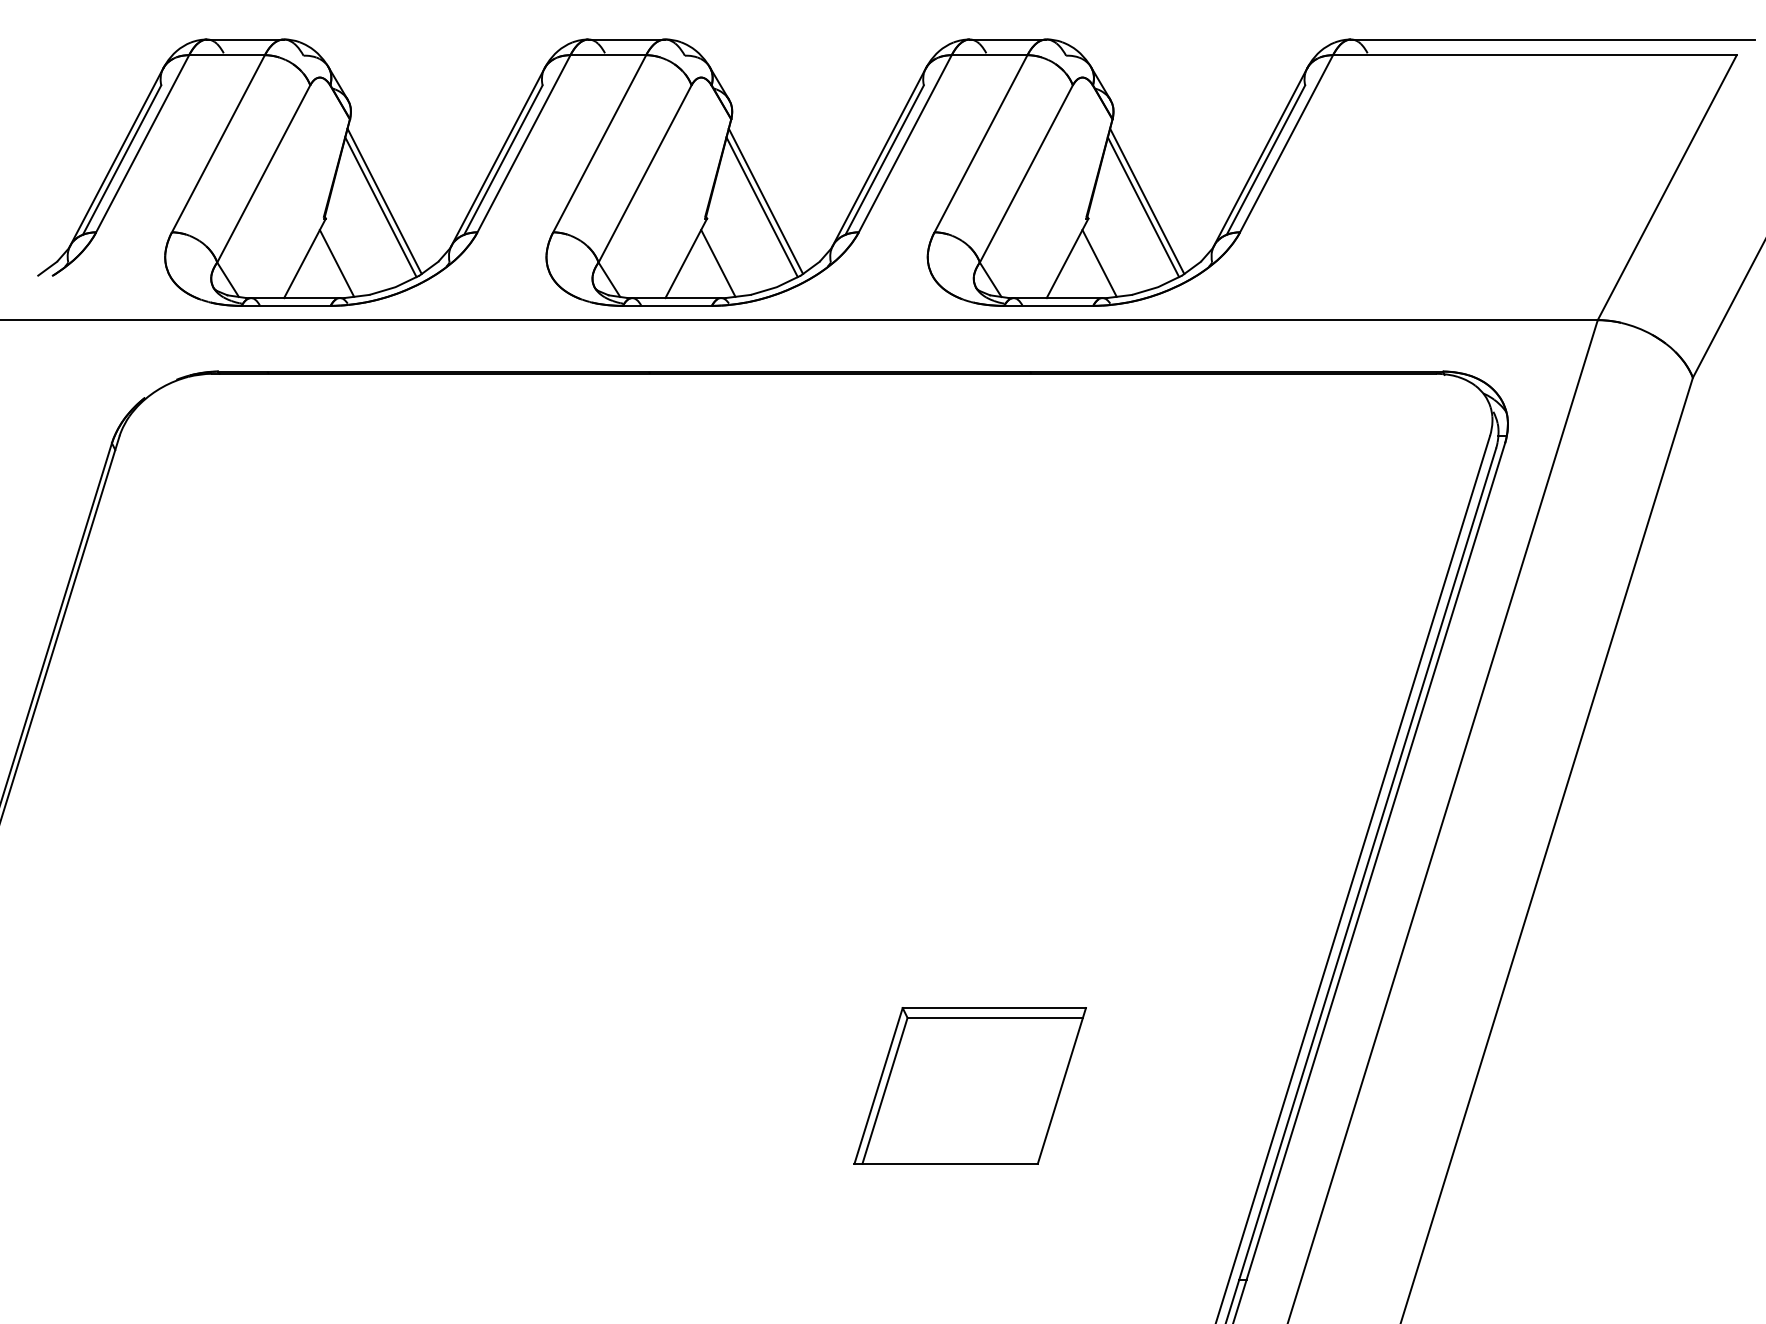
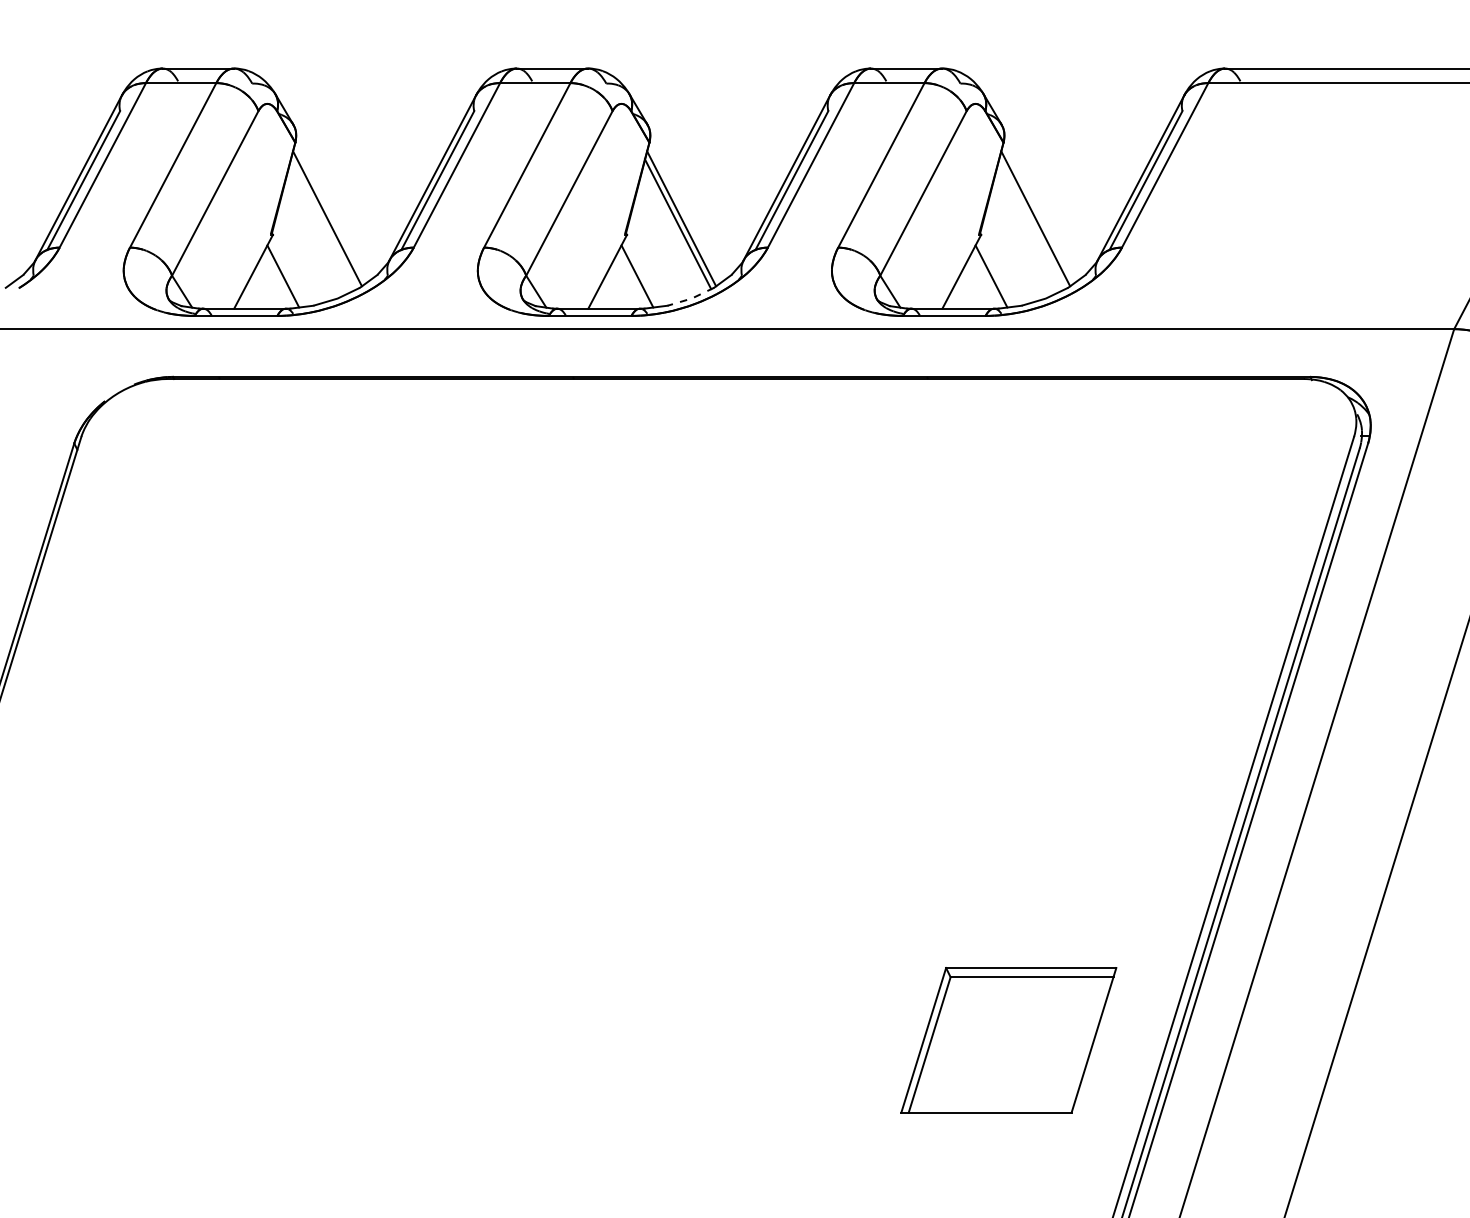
line: (380, 207) -> (323, 224), removed
line: (1143, 207) -> (1032, 224), removed
line: (776, 287) -> (691, 298), solid -> dashed
part: (969, 1085) -> (1008, 1039), moved

